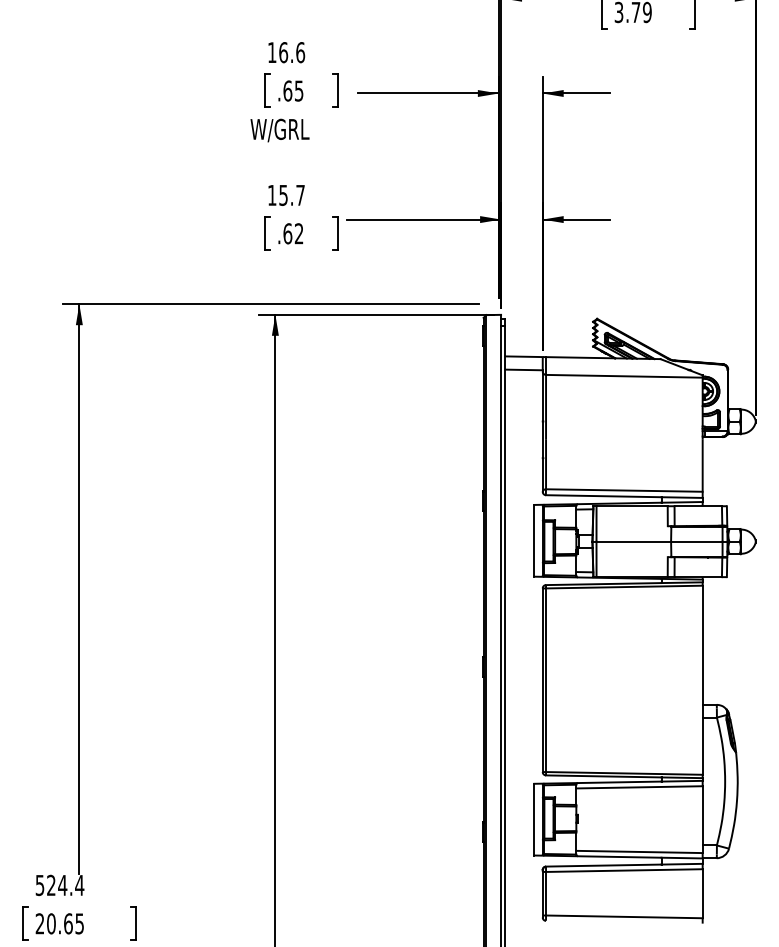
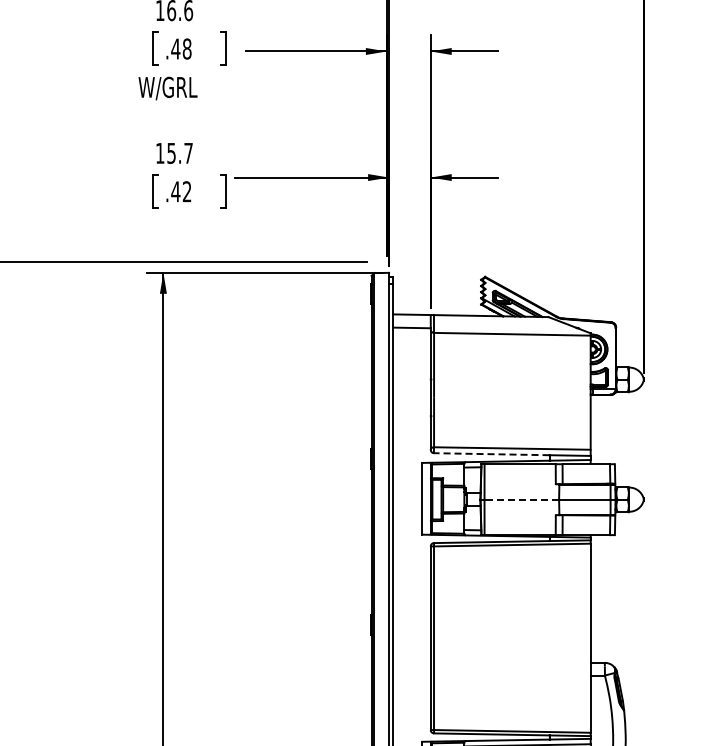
text: (293, 90) -> (181, 48), .65 -> .48
text: (287, 233) -> (175, 191), .62 -> .42
line: (603, 496) -> (491, 454), solid -> dashed
line: (633, 541) -> (521, 499), solid -> dashed

